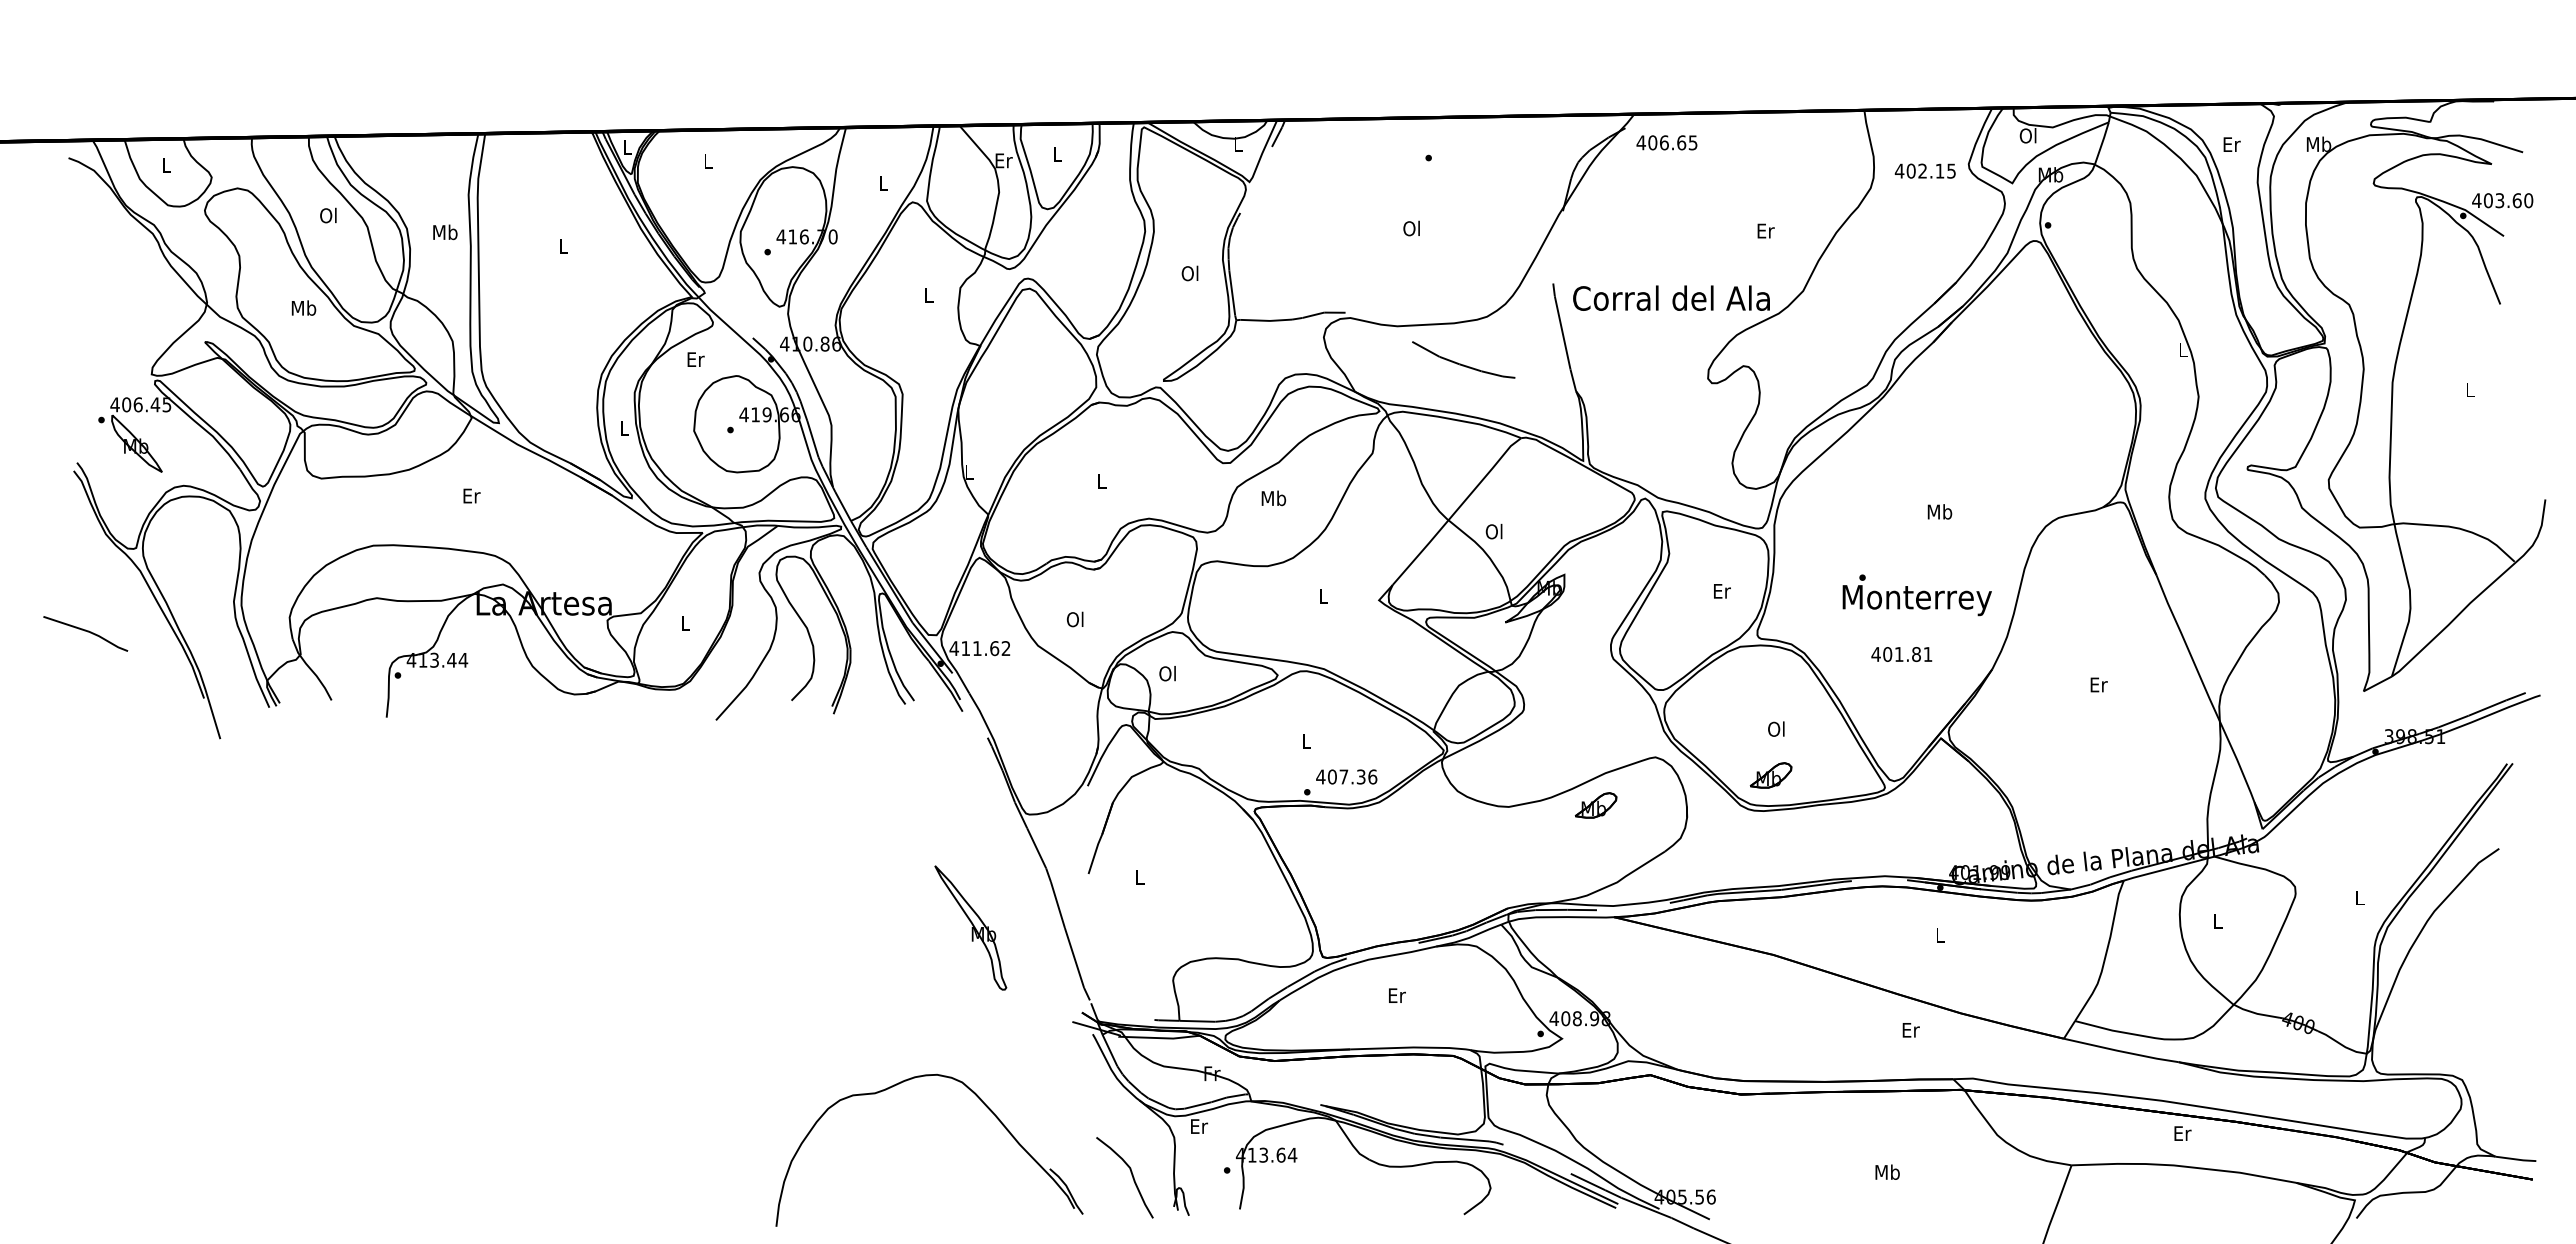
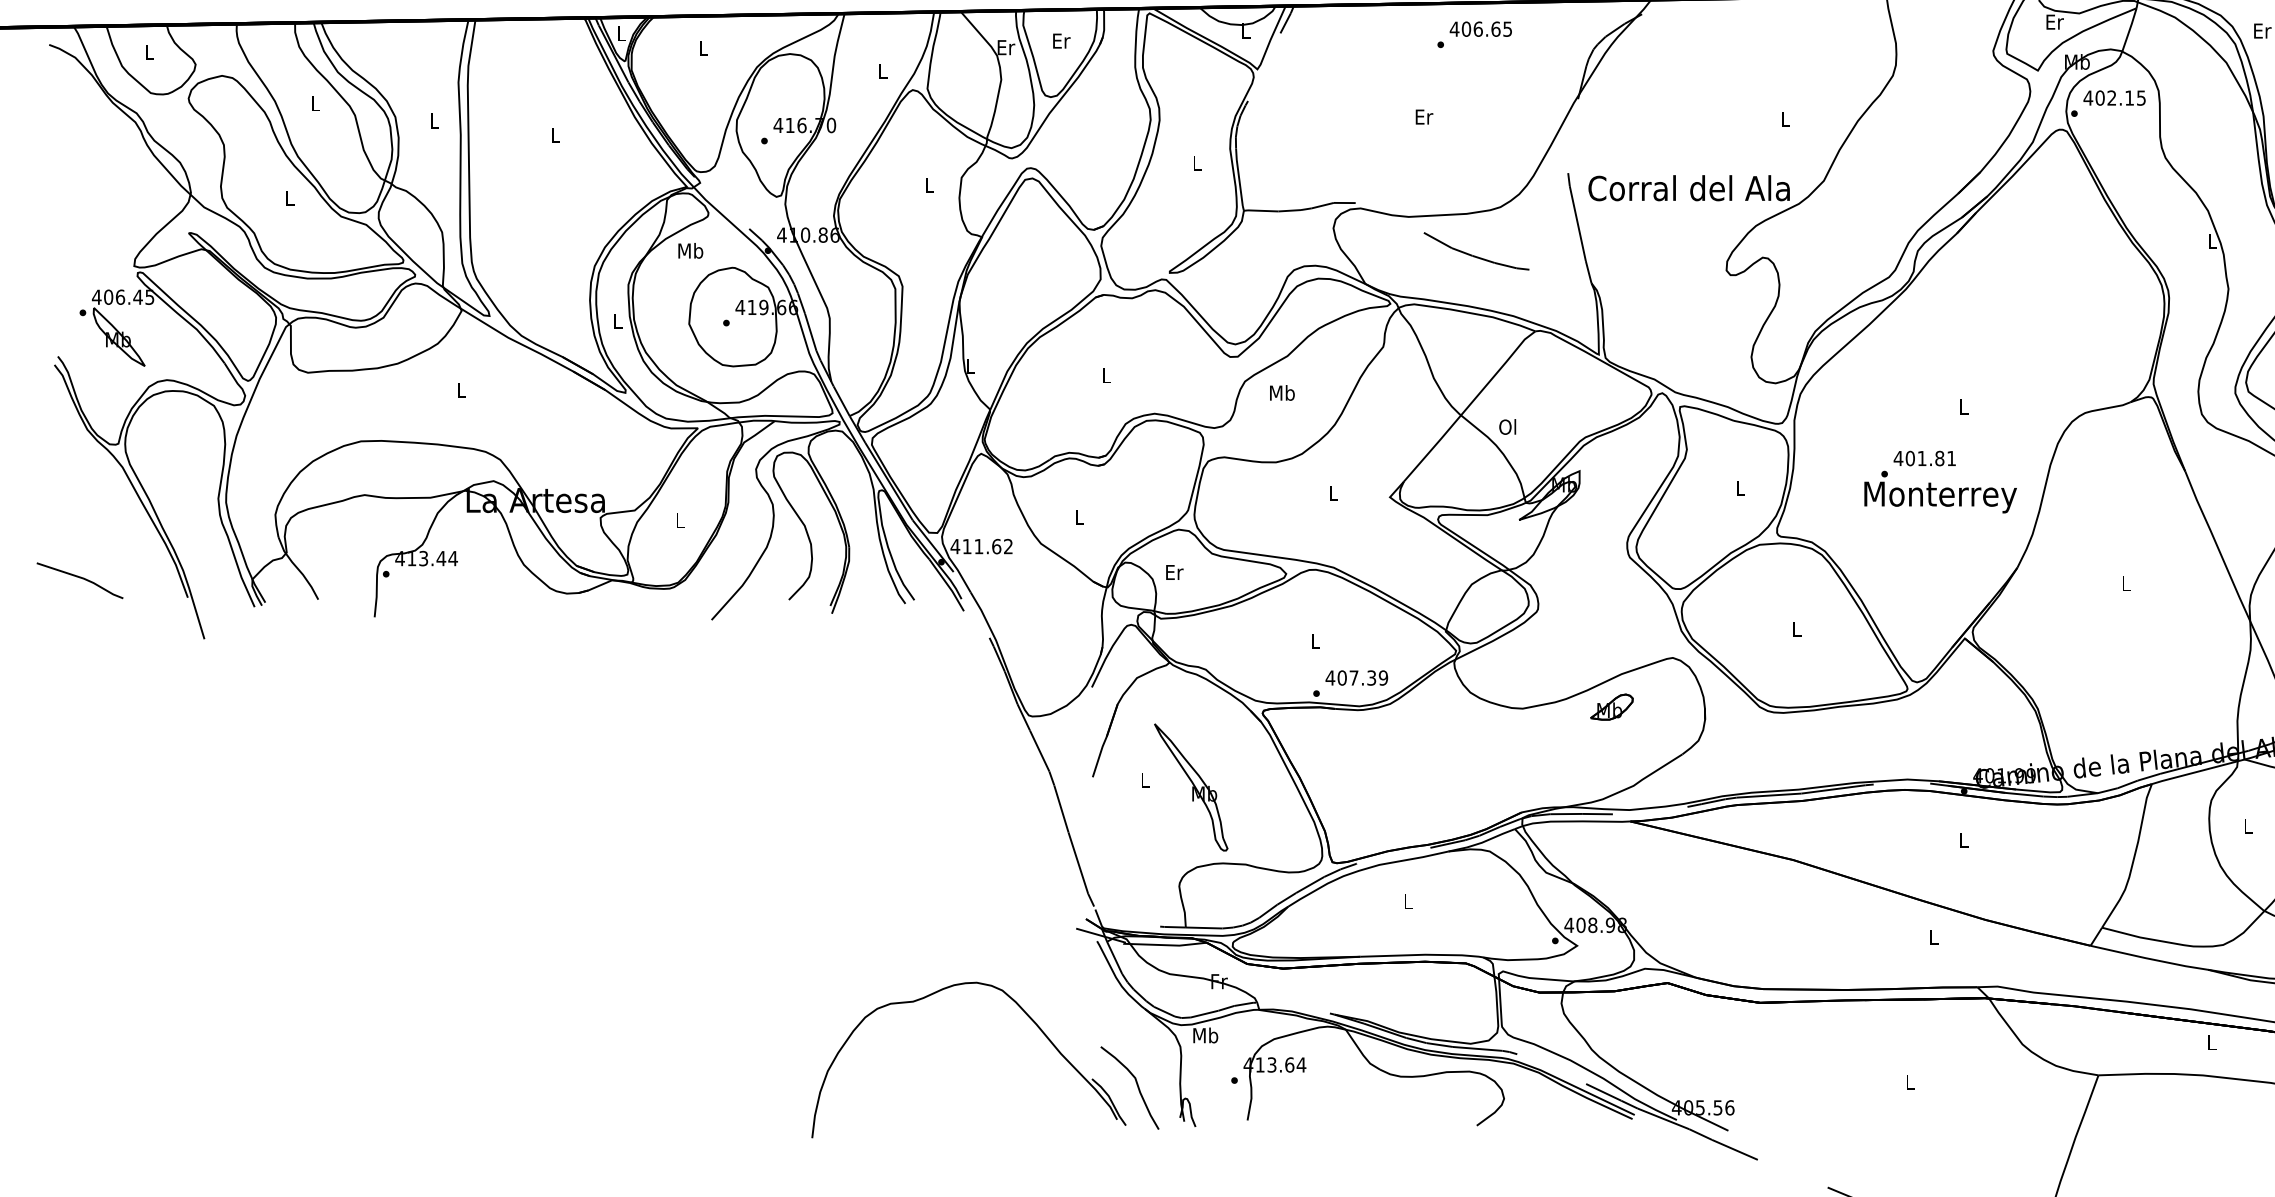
text: (2028, 135) -> (2054, 21), Ol -> Er
text: (1666, 142) -> (1480, 28), moved
text: (1057, 154) -> (1060, 41), L -> Er
text: (1924, 170) -> (2113, 97), moved
text: (328, 215) -> (315, 103), Ol -> L
text: (1412, 228) -> (1424, 116), Ol -> Er
text: (1765, 230) -> (1785, 118), Er -> L
text: (445, 232) -> (434, 120), Mb -> L
text: (1189, 273) -> (1196, 162), Ol -> L
text: (303, 307) -> (289, 197), Mb -> L
text: (695, 359) -> (690, 250), Er -> Mb
text: (471, 495) -> (461, 390), Er -> L
text: (1939, 511) -> (1963, 406), Mb -> L
text: (1722, 591) -> (1741, 488), Er -> L
text: (1074, 619) -> (1078, 516), Ol -> L
line: (85, 631) -> (79, 578), moved
text: (1901, 654) -> (1924, 458), moved
text: (1168, 673) -> (1174, 572), Ol -> Er
text: (2098, 684) -> (2126, 583), Er -> L
text: (1776, 728) -> (1796, 628), Ol -> L
part: (1770, 775) -> (1790, 676), removed
text: (1372, 776) -> (1383, 677), 407.36 -> 407.39
part: (970, 927) -> (1190, 786), moved
text: (1397, 995) -> (1408, 901), Er -> L
text: (1910, 1030) -> (1933, 937), Er -> L
part: (984, 1105) -> (1025, 1014), moved
text: (1198, 1126) -> (1205, 1035), Er -> Mb
text: (2182, 1133) -> (2211, 1042), Er -> L
text: (1887, 1171) -> (1910, 1081), Mb -> L

